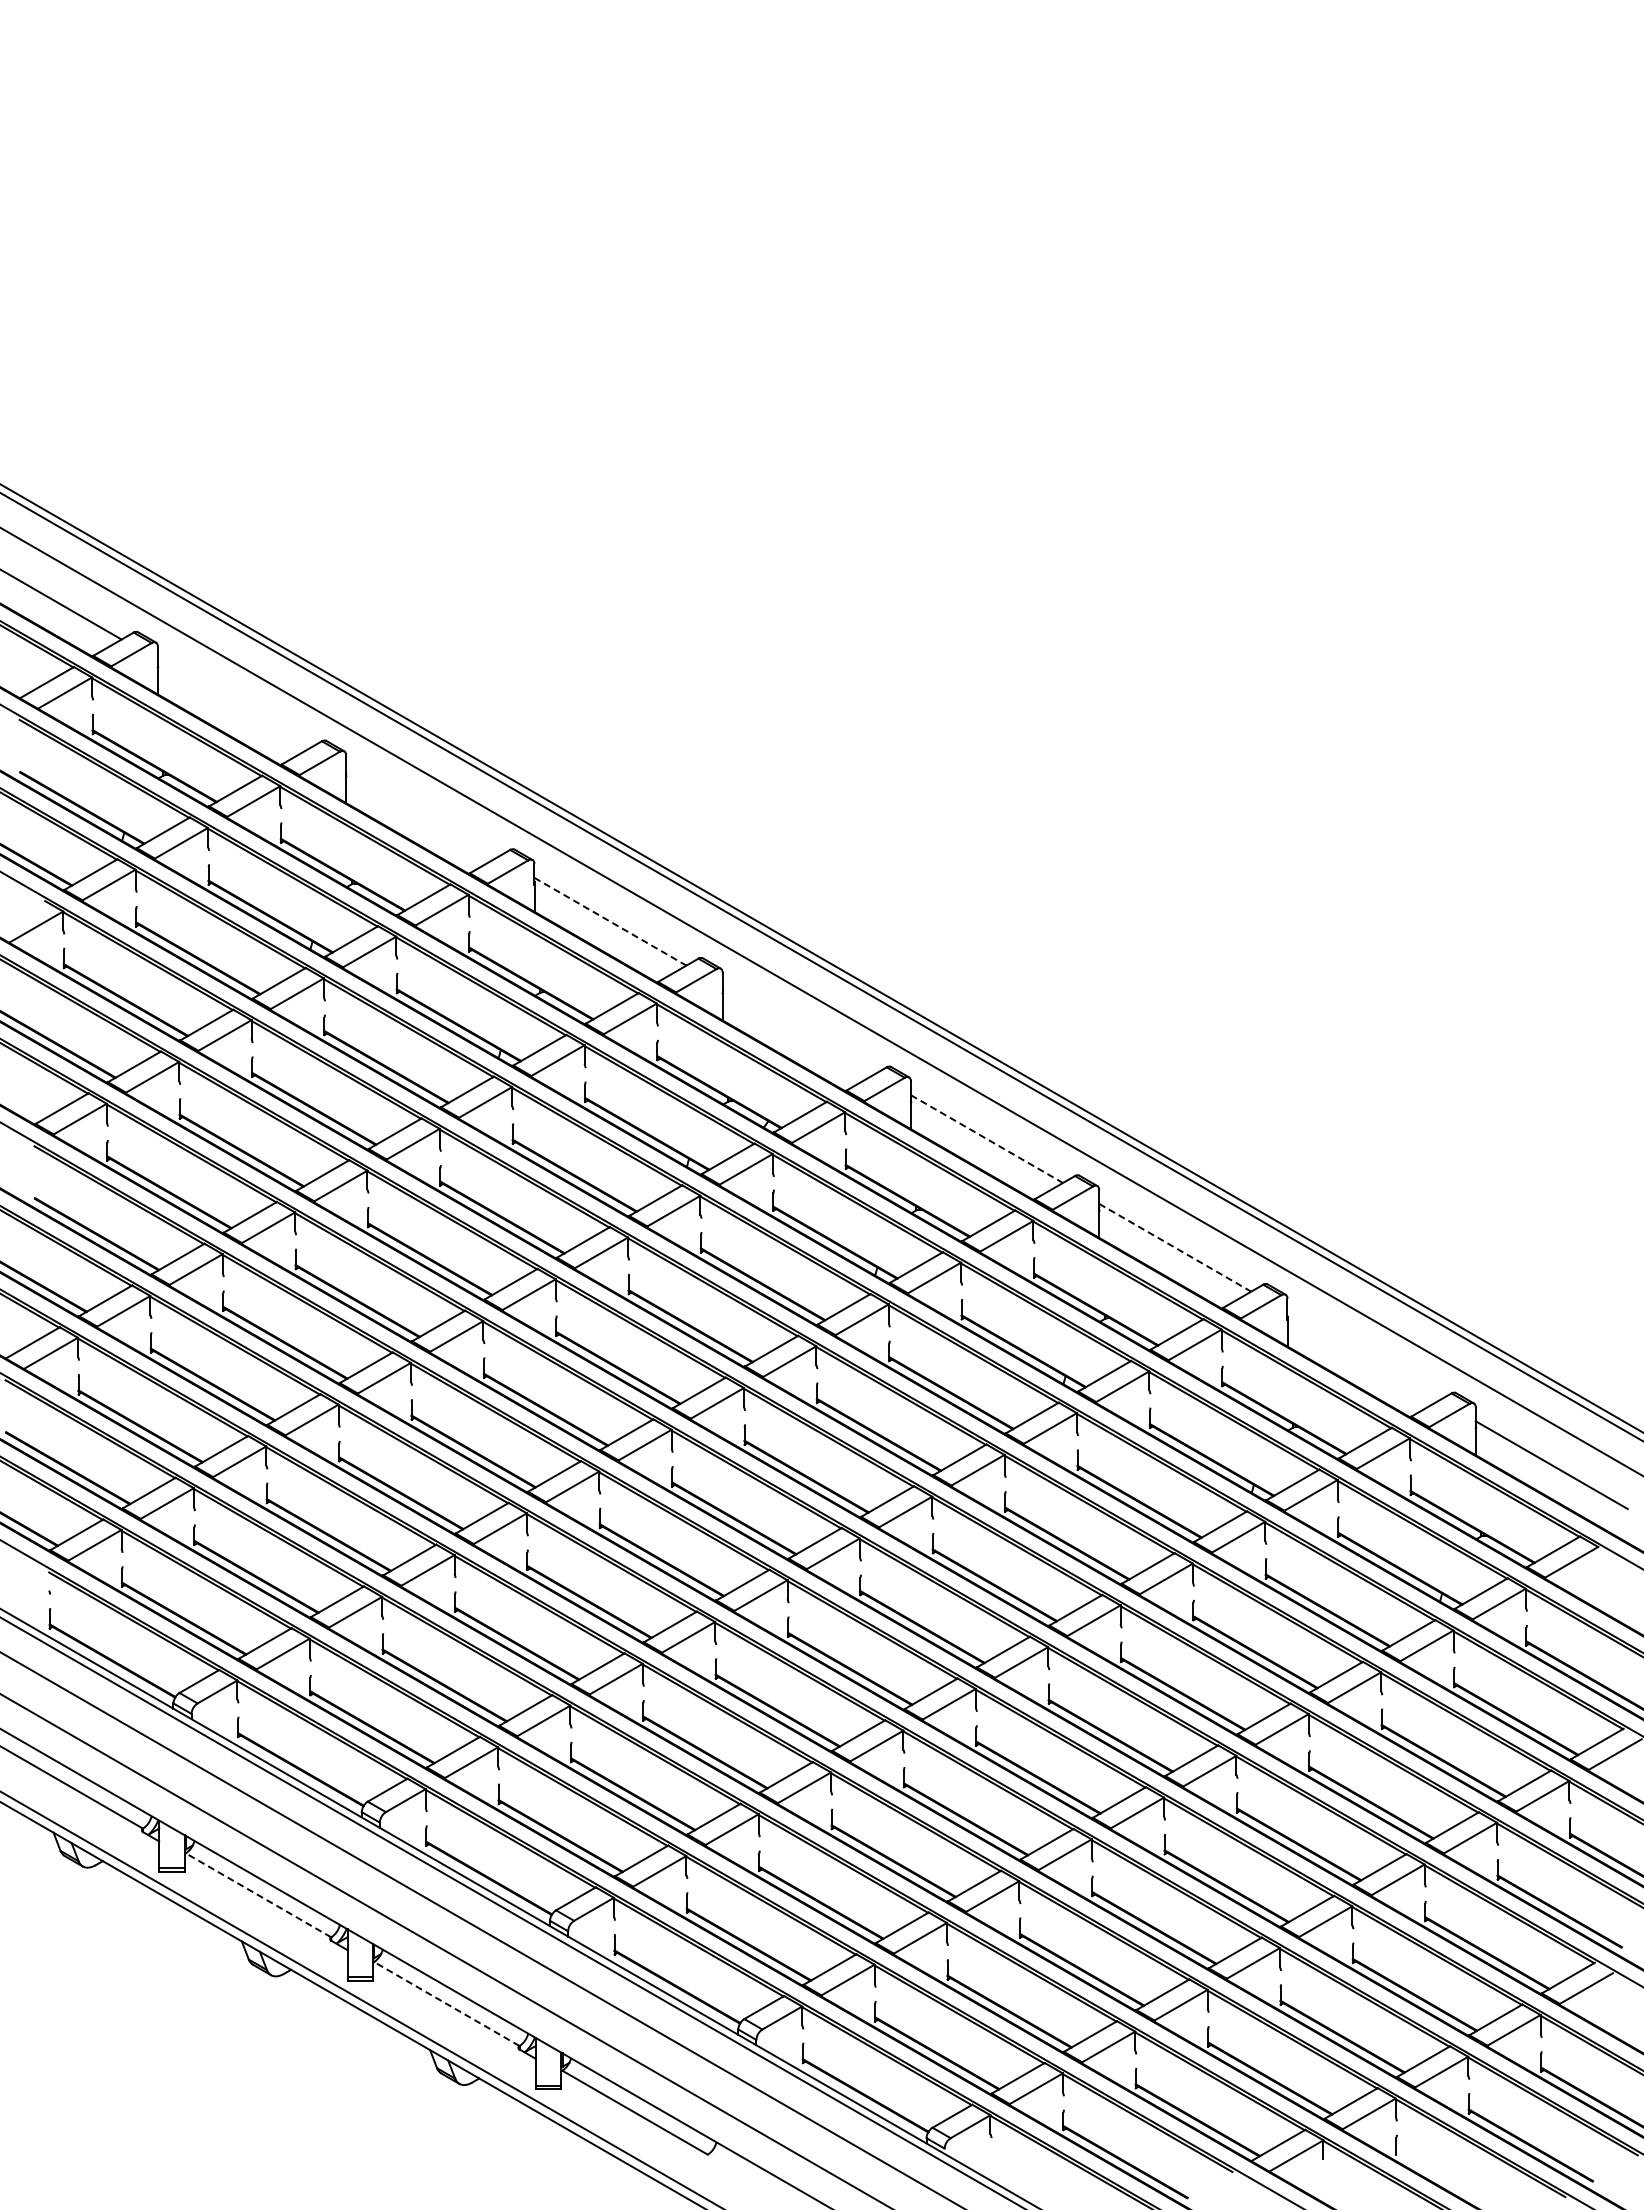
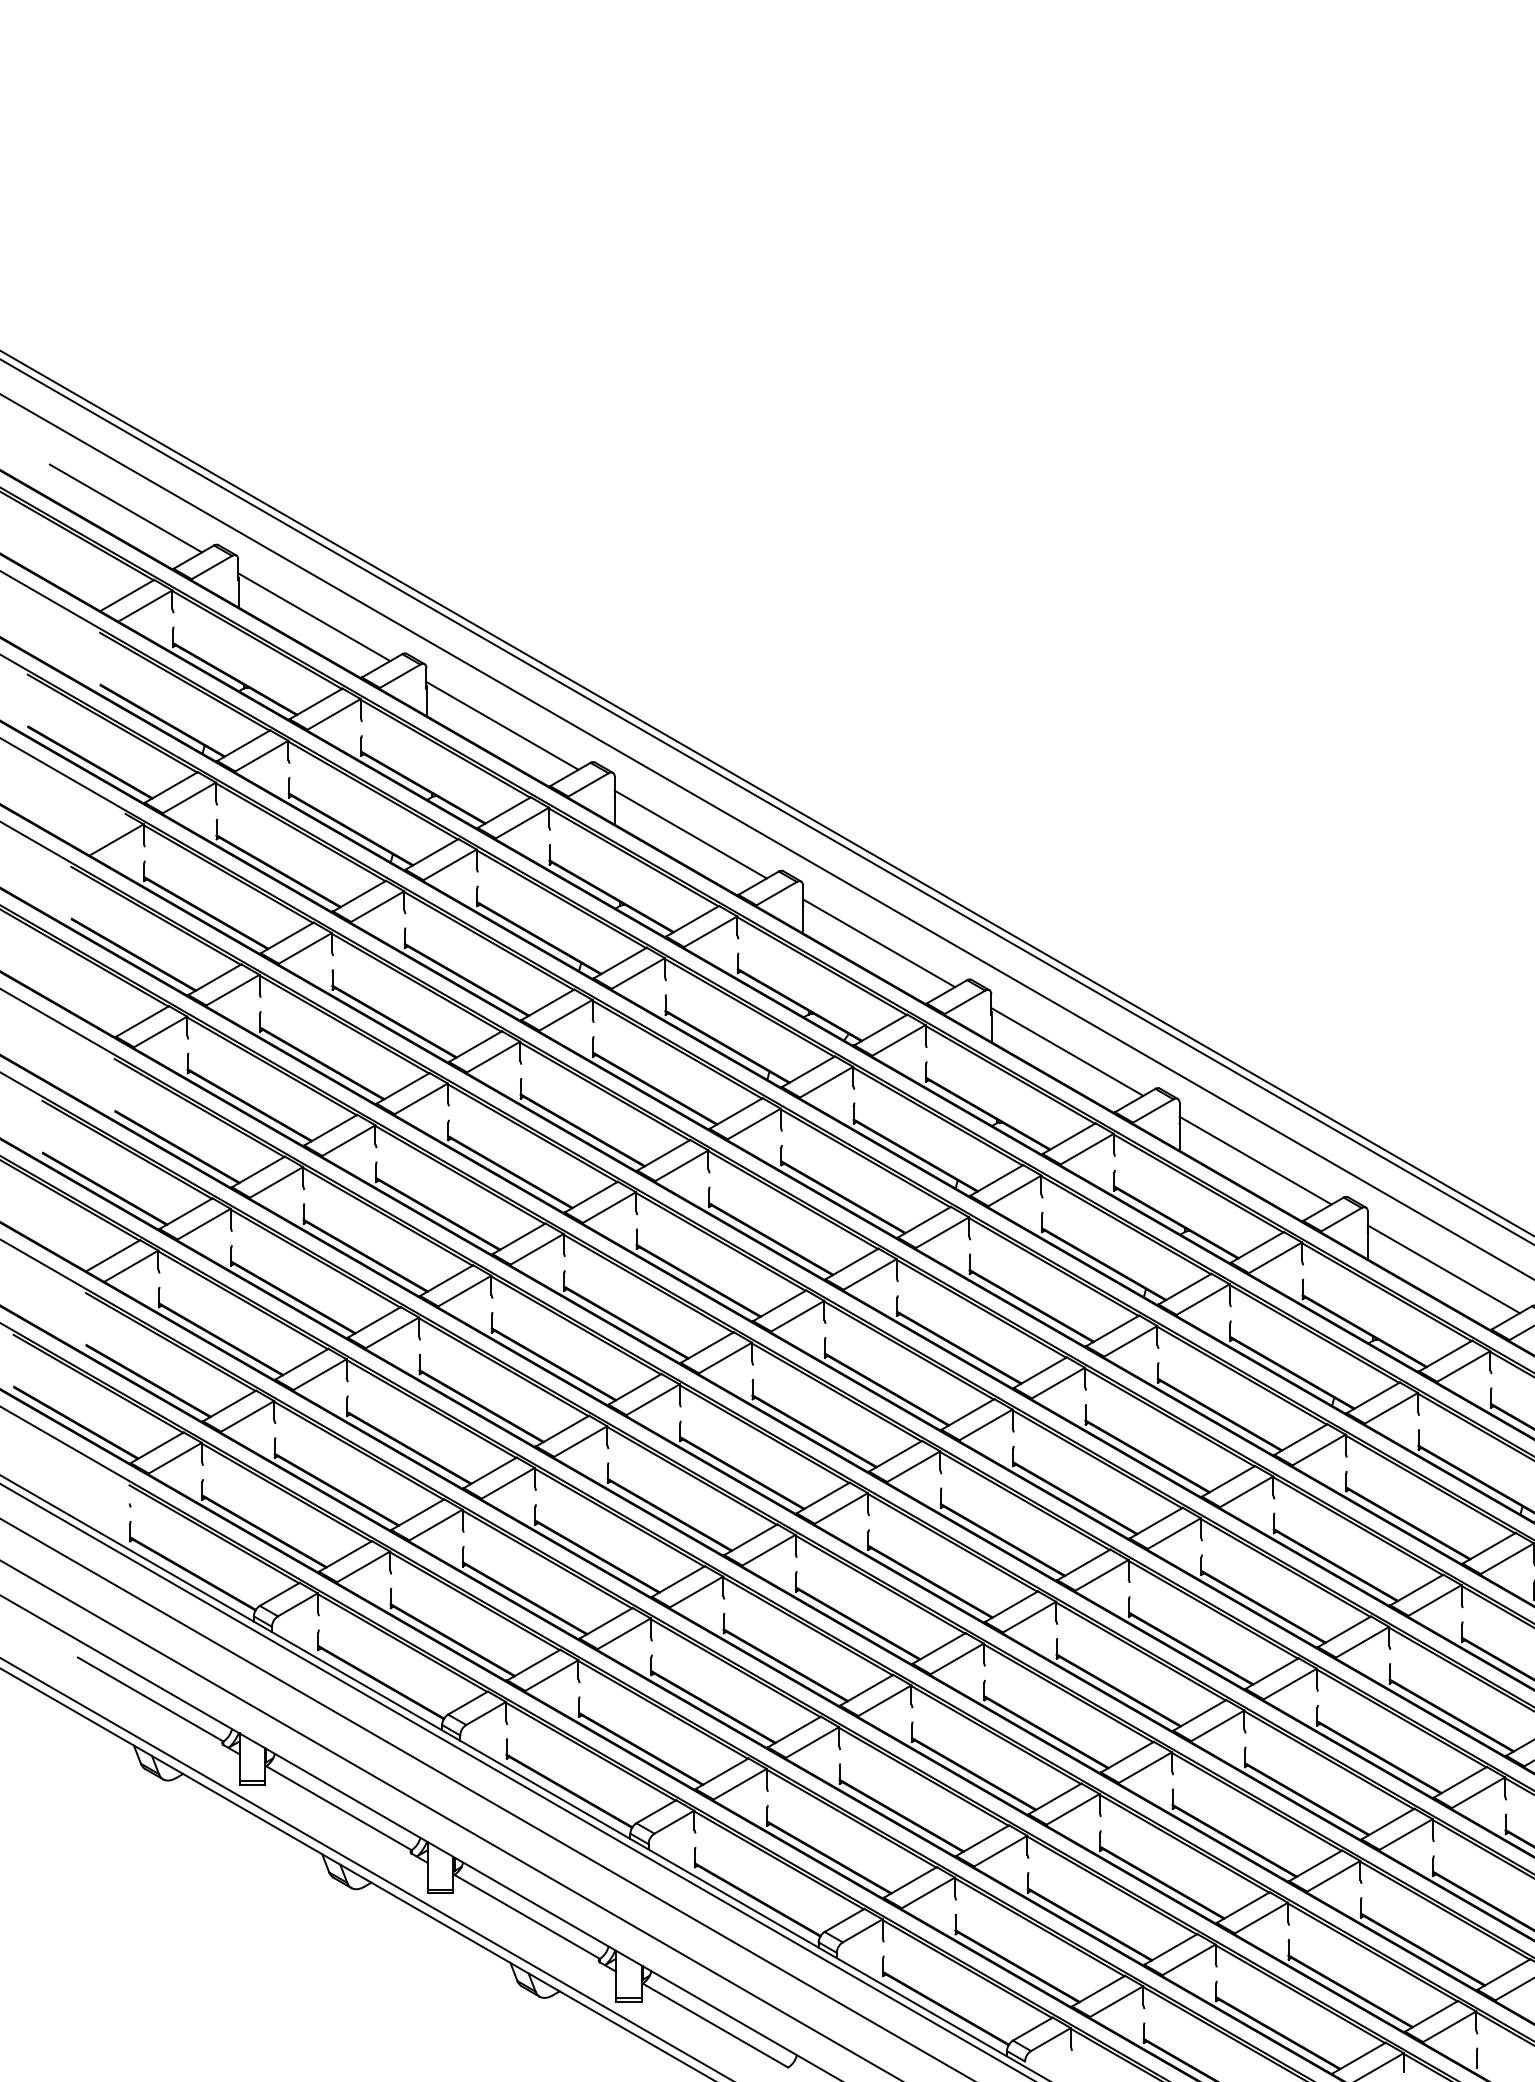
line: (233, 704) -> (313, 617), added
line: (422, 812) -> (502, 725), added
line: (610, 921) -> (690, 834), dashed -> solid
line: (798, 1030) -> (878, 943), added
line: (986, 1139) -> (1066, 1052), dashed -> solid
line: (1175, 1247) -> (1255, 1160), dashed -> solid
line: (1363, 1356) -> (1443, 1269), added
line: (258, 1895) -> (338, 1808), dashed -> solid
line: (446, 2004) -> (526, 1917), dashed -> solid

